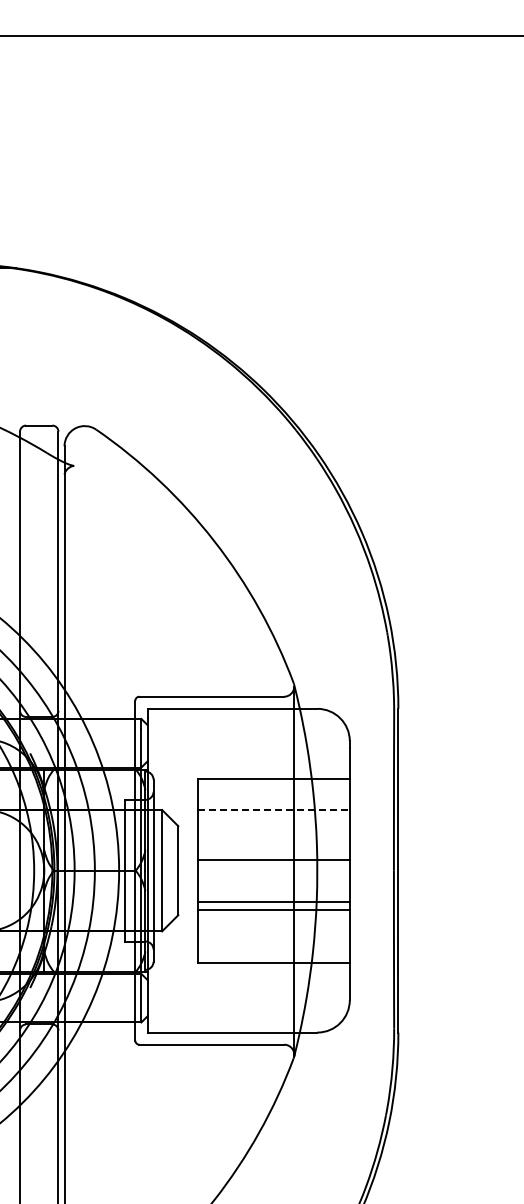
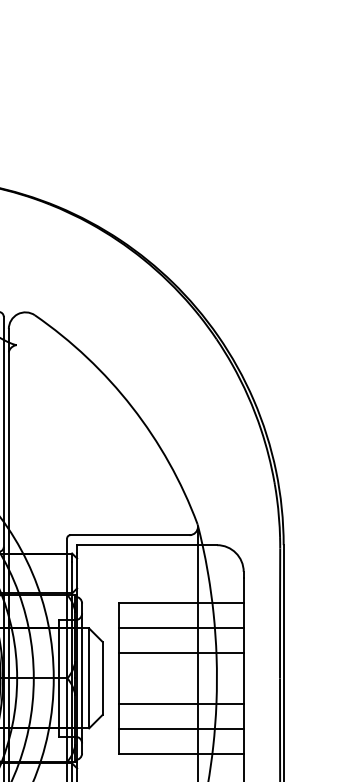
line: (273, 809) -> (180, 628), dashed -> solid
line: (273, 859) -> (180, 652), moved
line: (273, 909) -> (180, 728), moved

